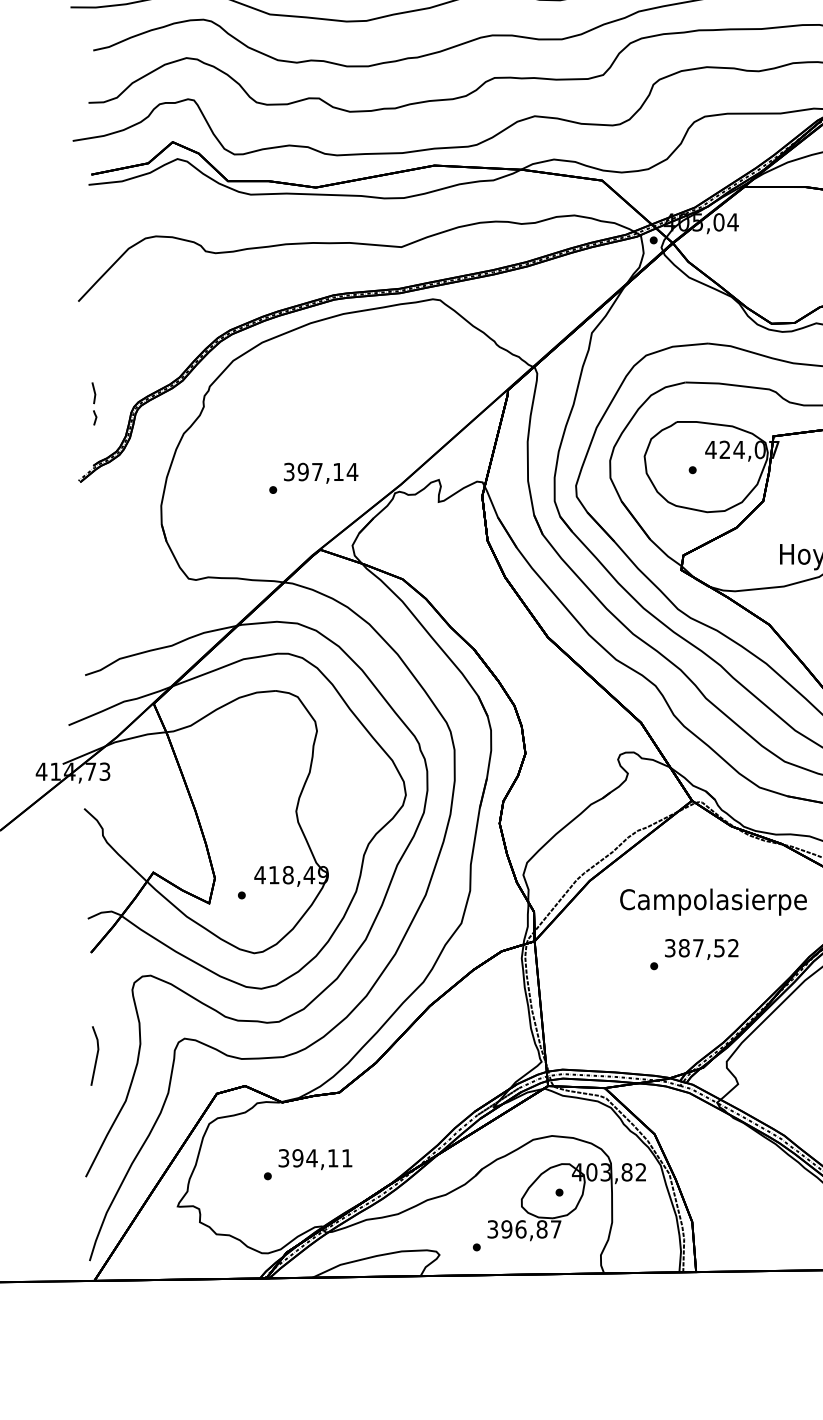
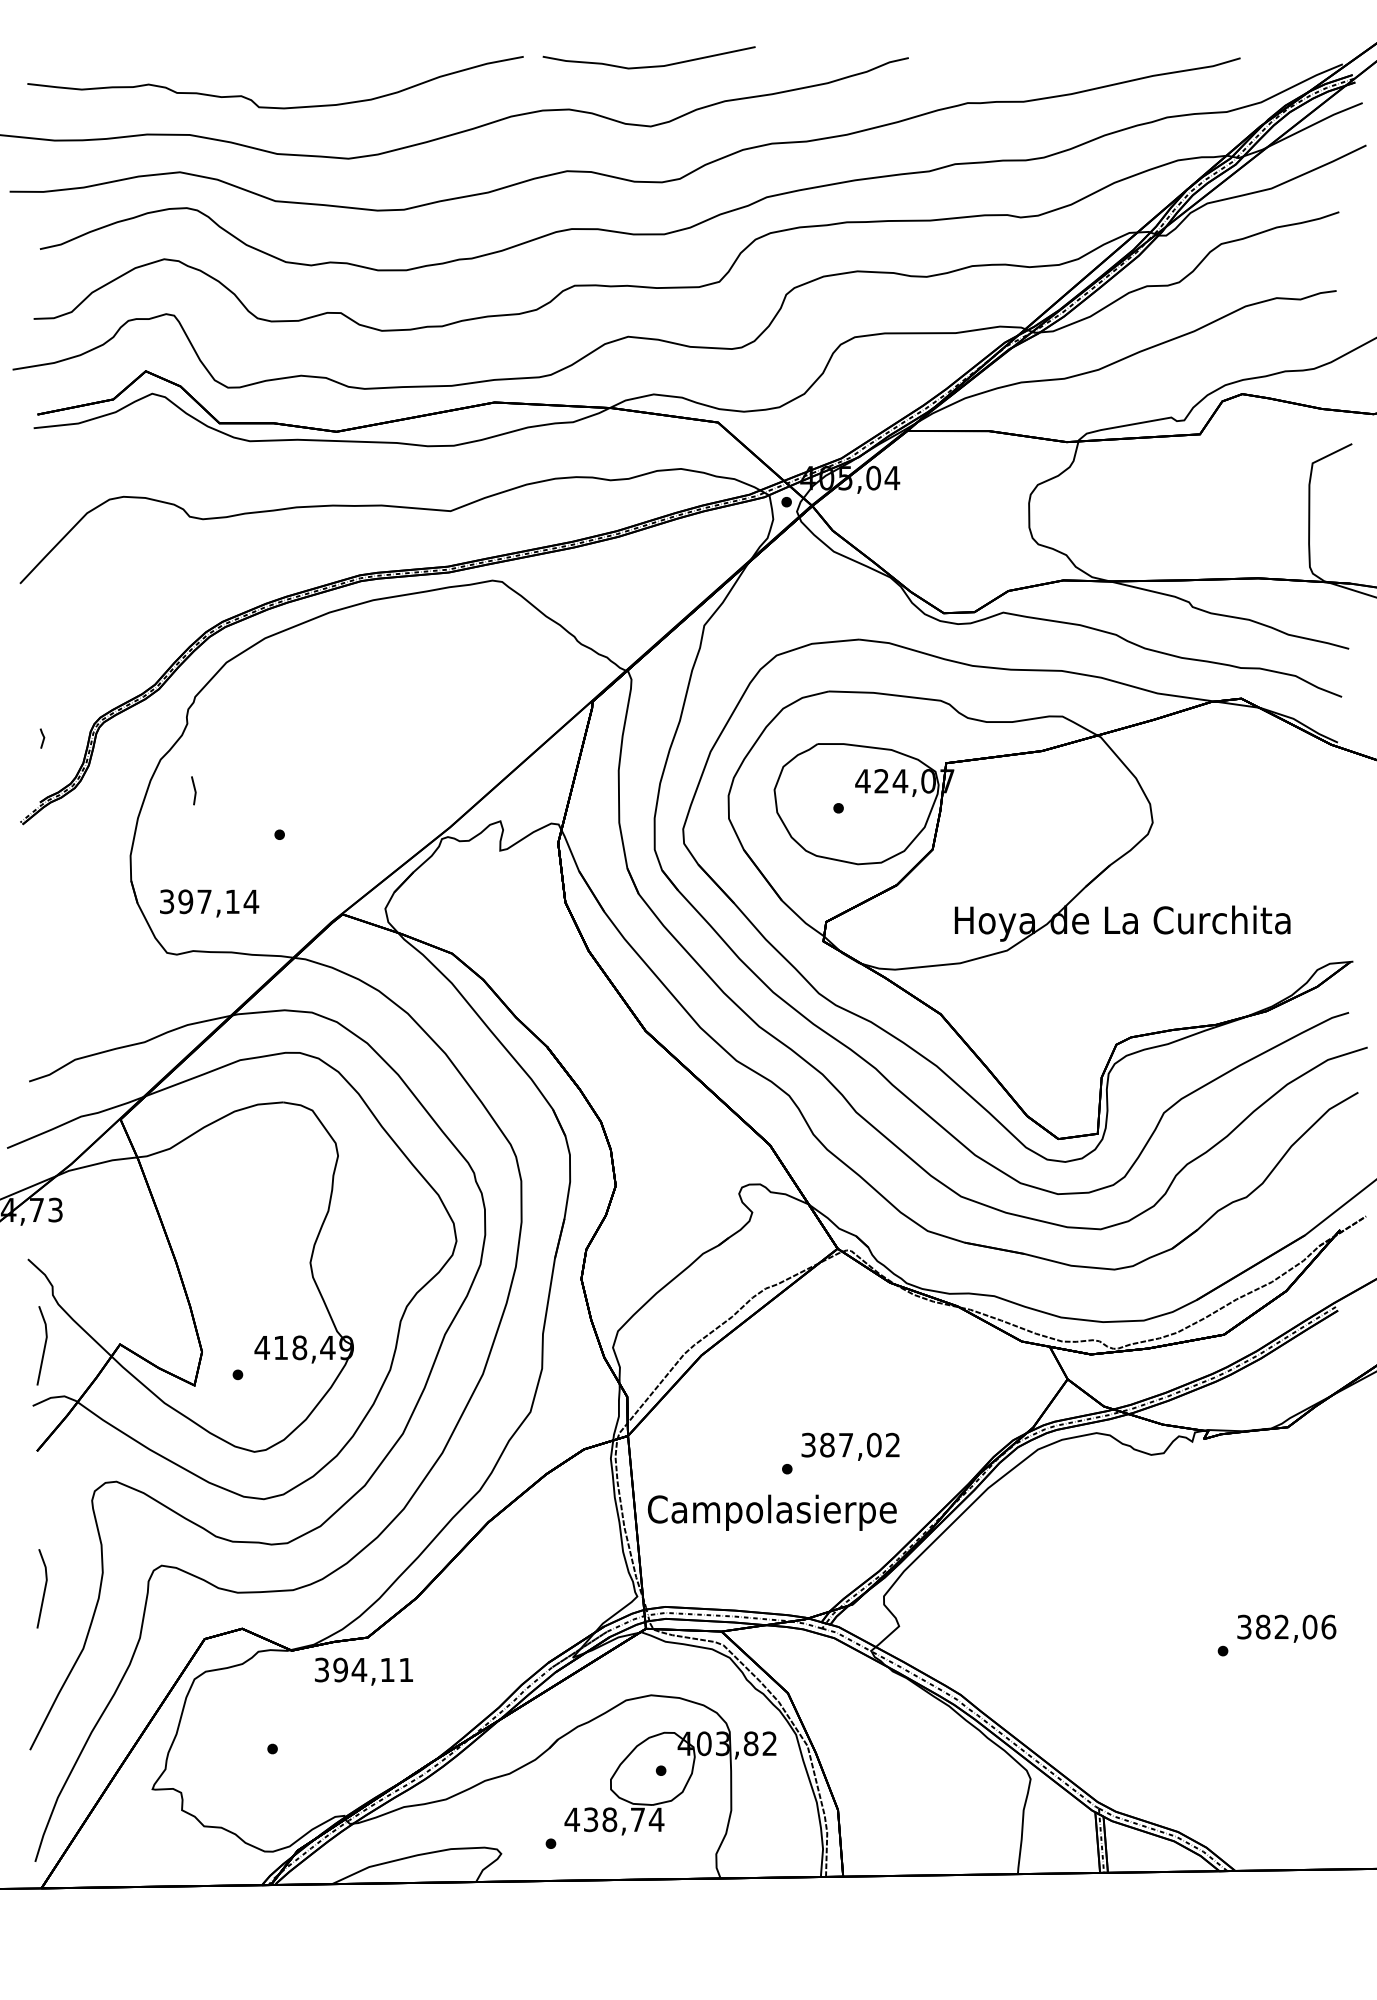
line: (94, 393) -> (194, 790), moved
text: (321, 473) -> (209, 903), moved
line: (95, 874) -> (43, 1347), added
text: (712, 901) -> (771, 1512), moved
text: (719, 947) -> (874, 1444), 387,52 -> 387,02
text: (315, 1159) -> (363, 1671), moved
text: (524, 1229) -> (614, 1819), 396,87 -> 438,74

